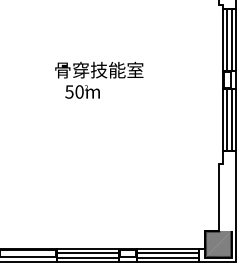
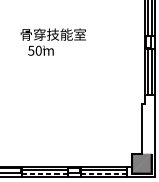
line: (87, 257) -> (44, 173), solid -> dashed
line: (167, 257) -> (103, 173), solid -> dashed

